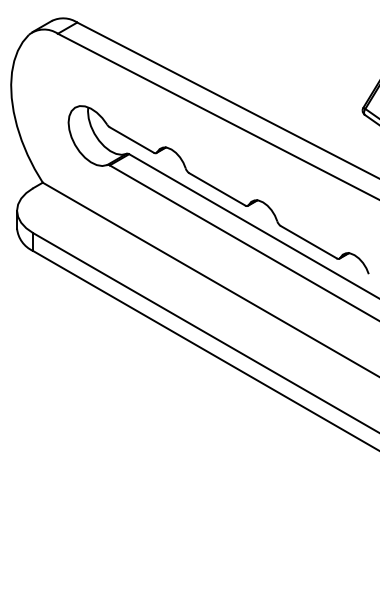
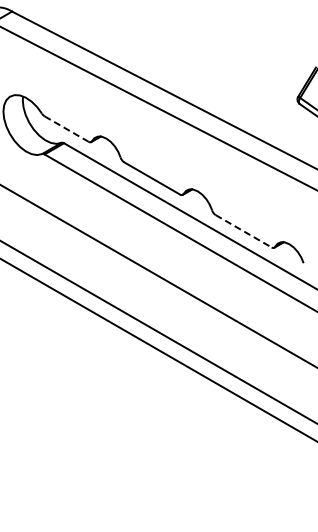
line: (132, 140) -> (67, 129), solid -> dashed
line: (309, 242) -> (244, 231), solid -> dashed

